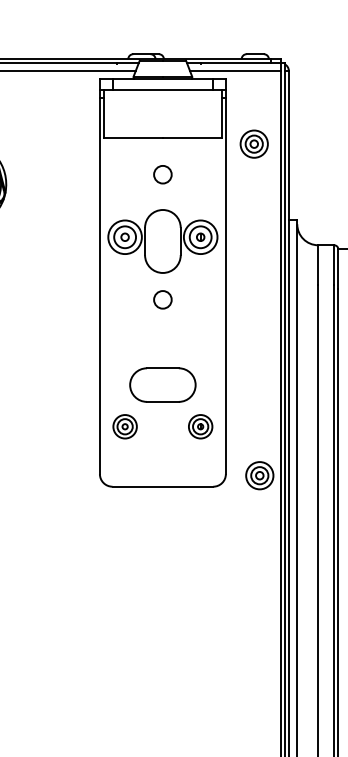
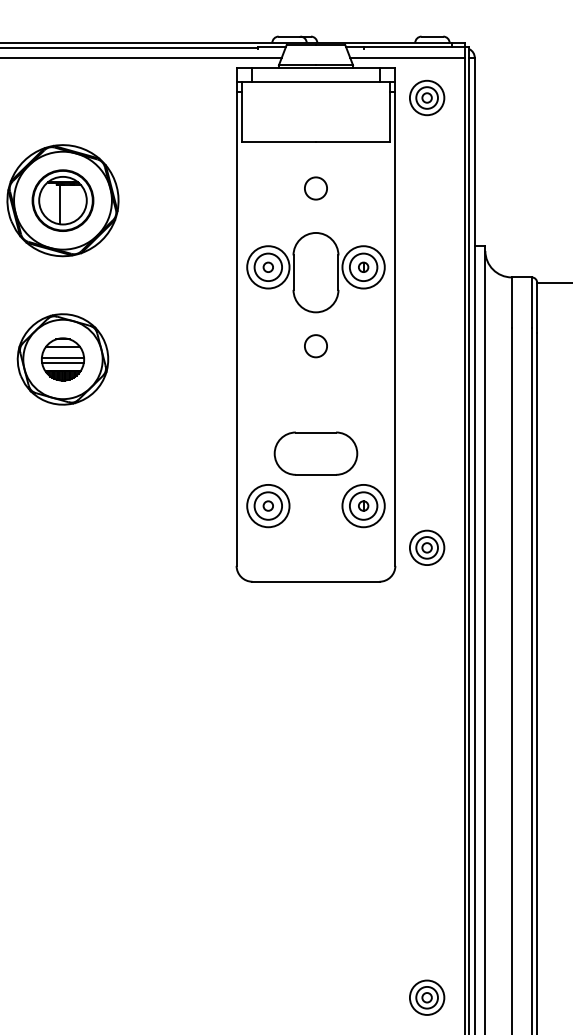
part: (254, 143) -> (427, 97), moved
part: (125, 427) -> (268, 506), size x1.43
part: (200, 427) -> (363, 506), size x1.43
part: (260, 475) -> (427, 547), moved

